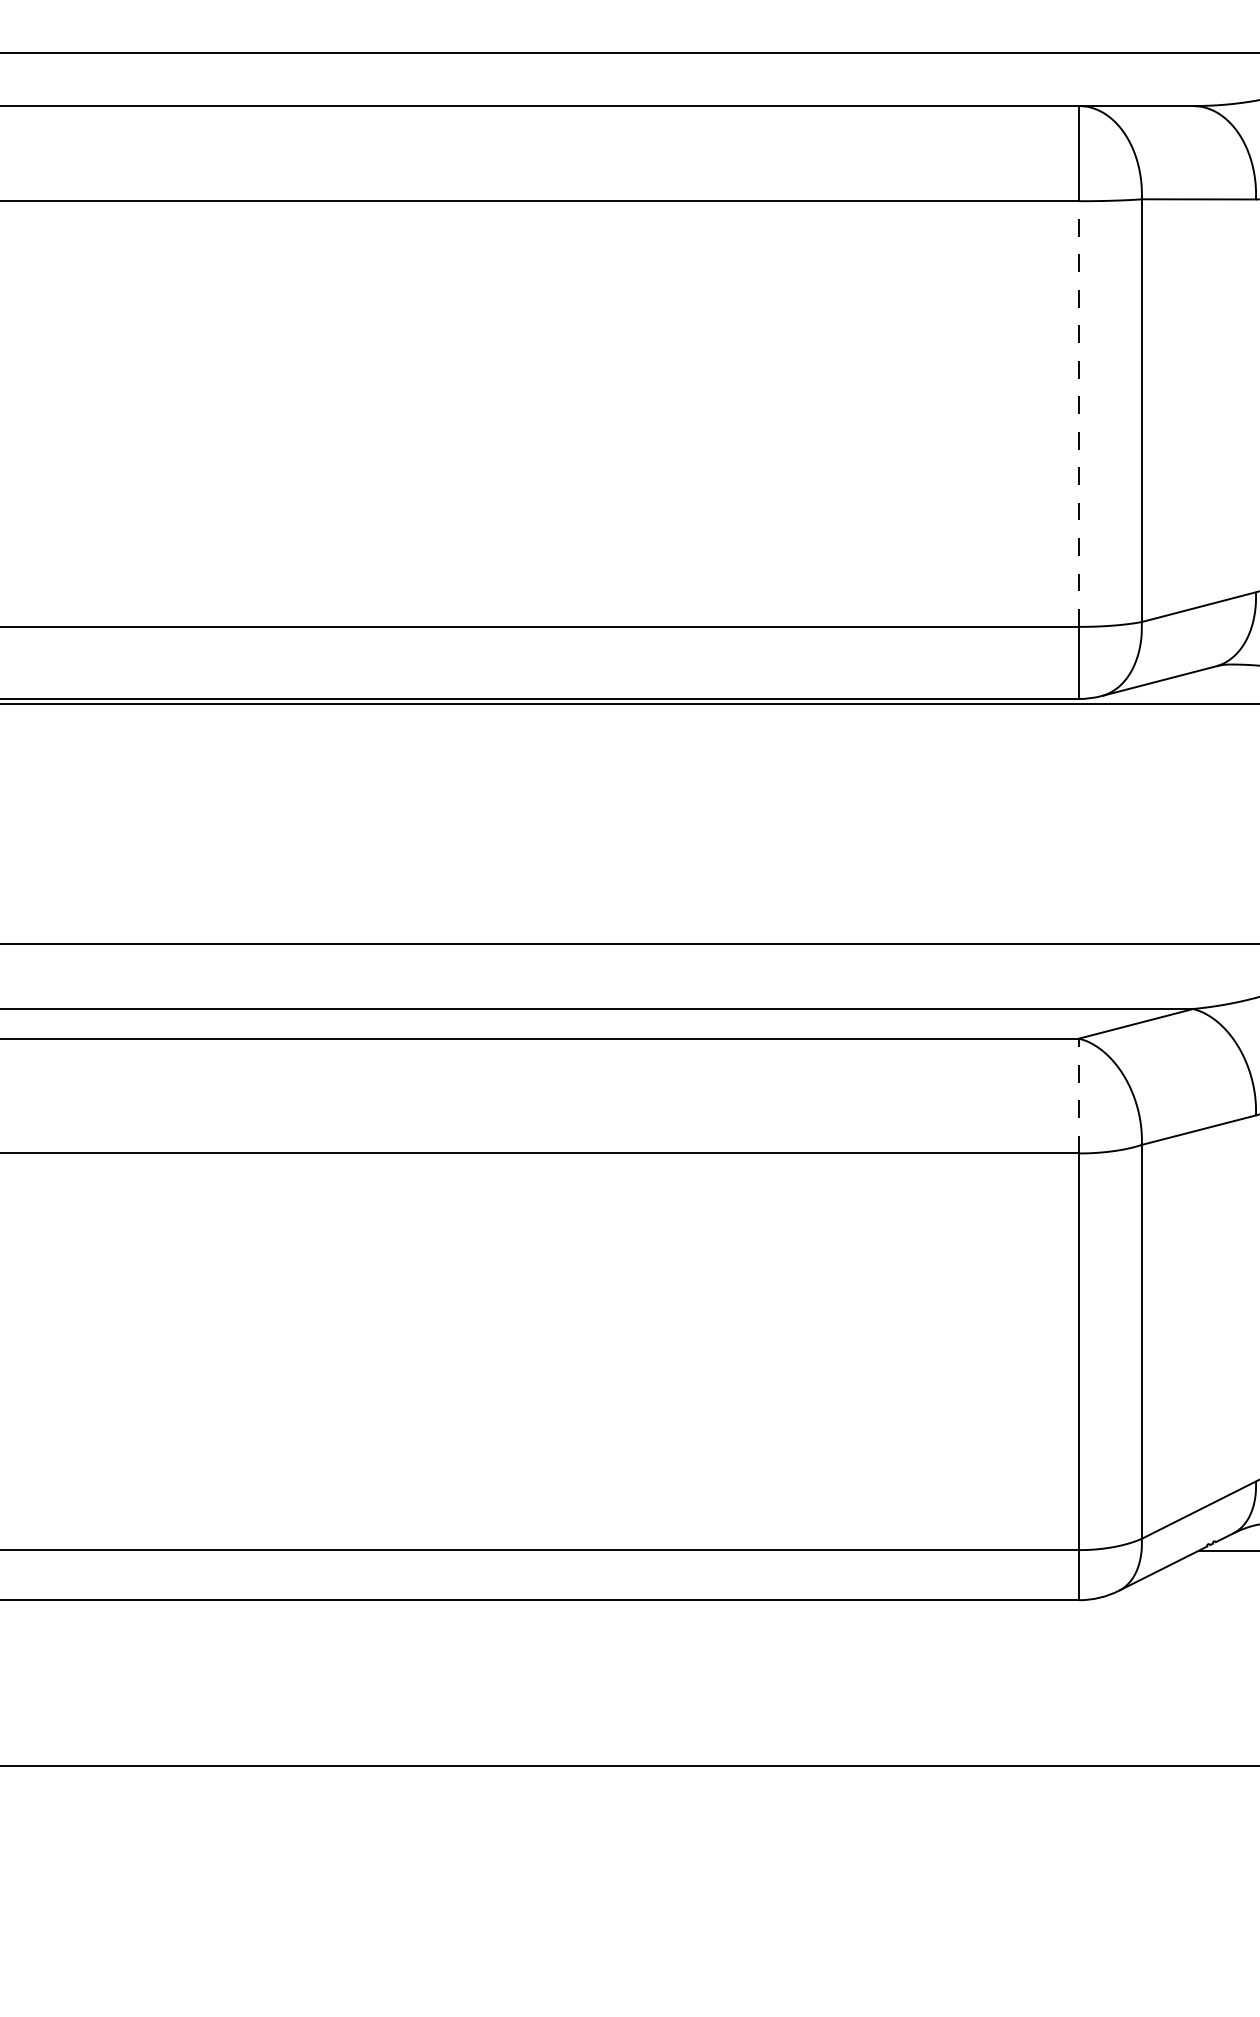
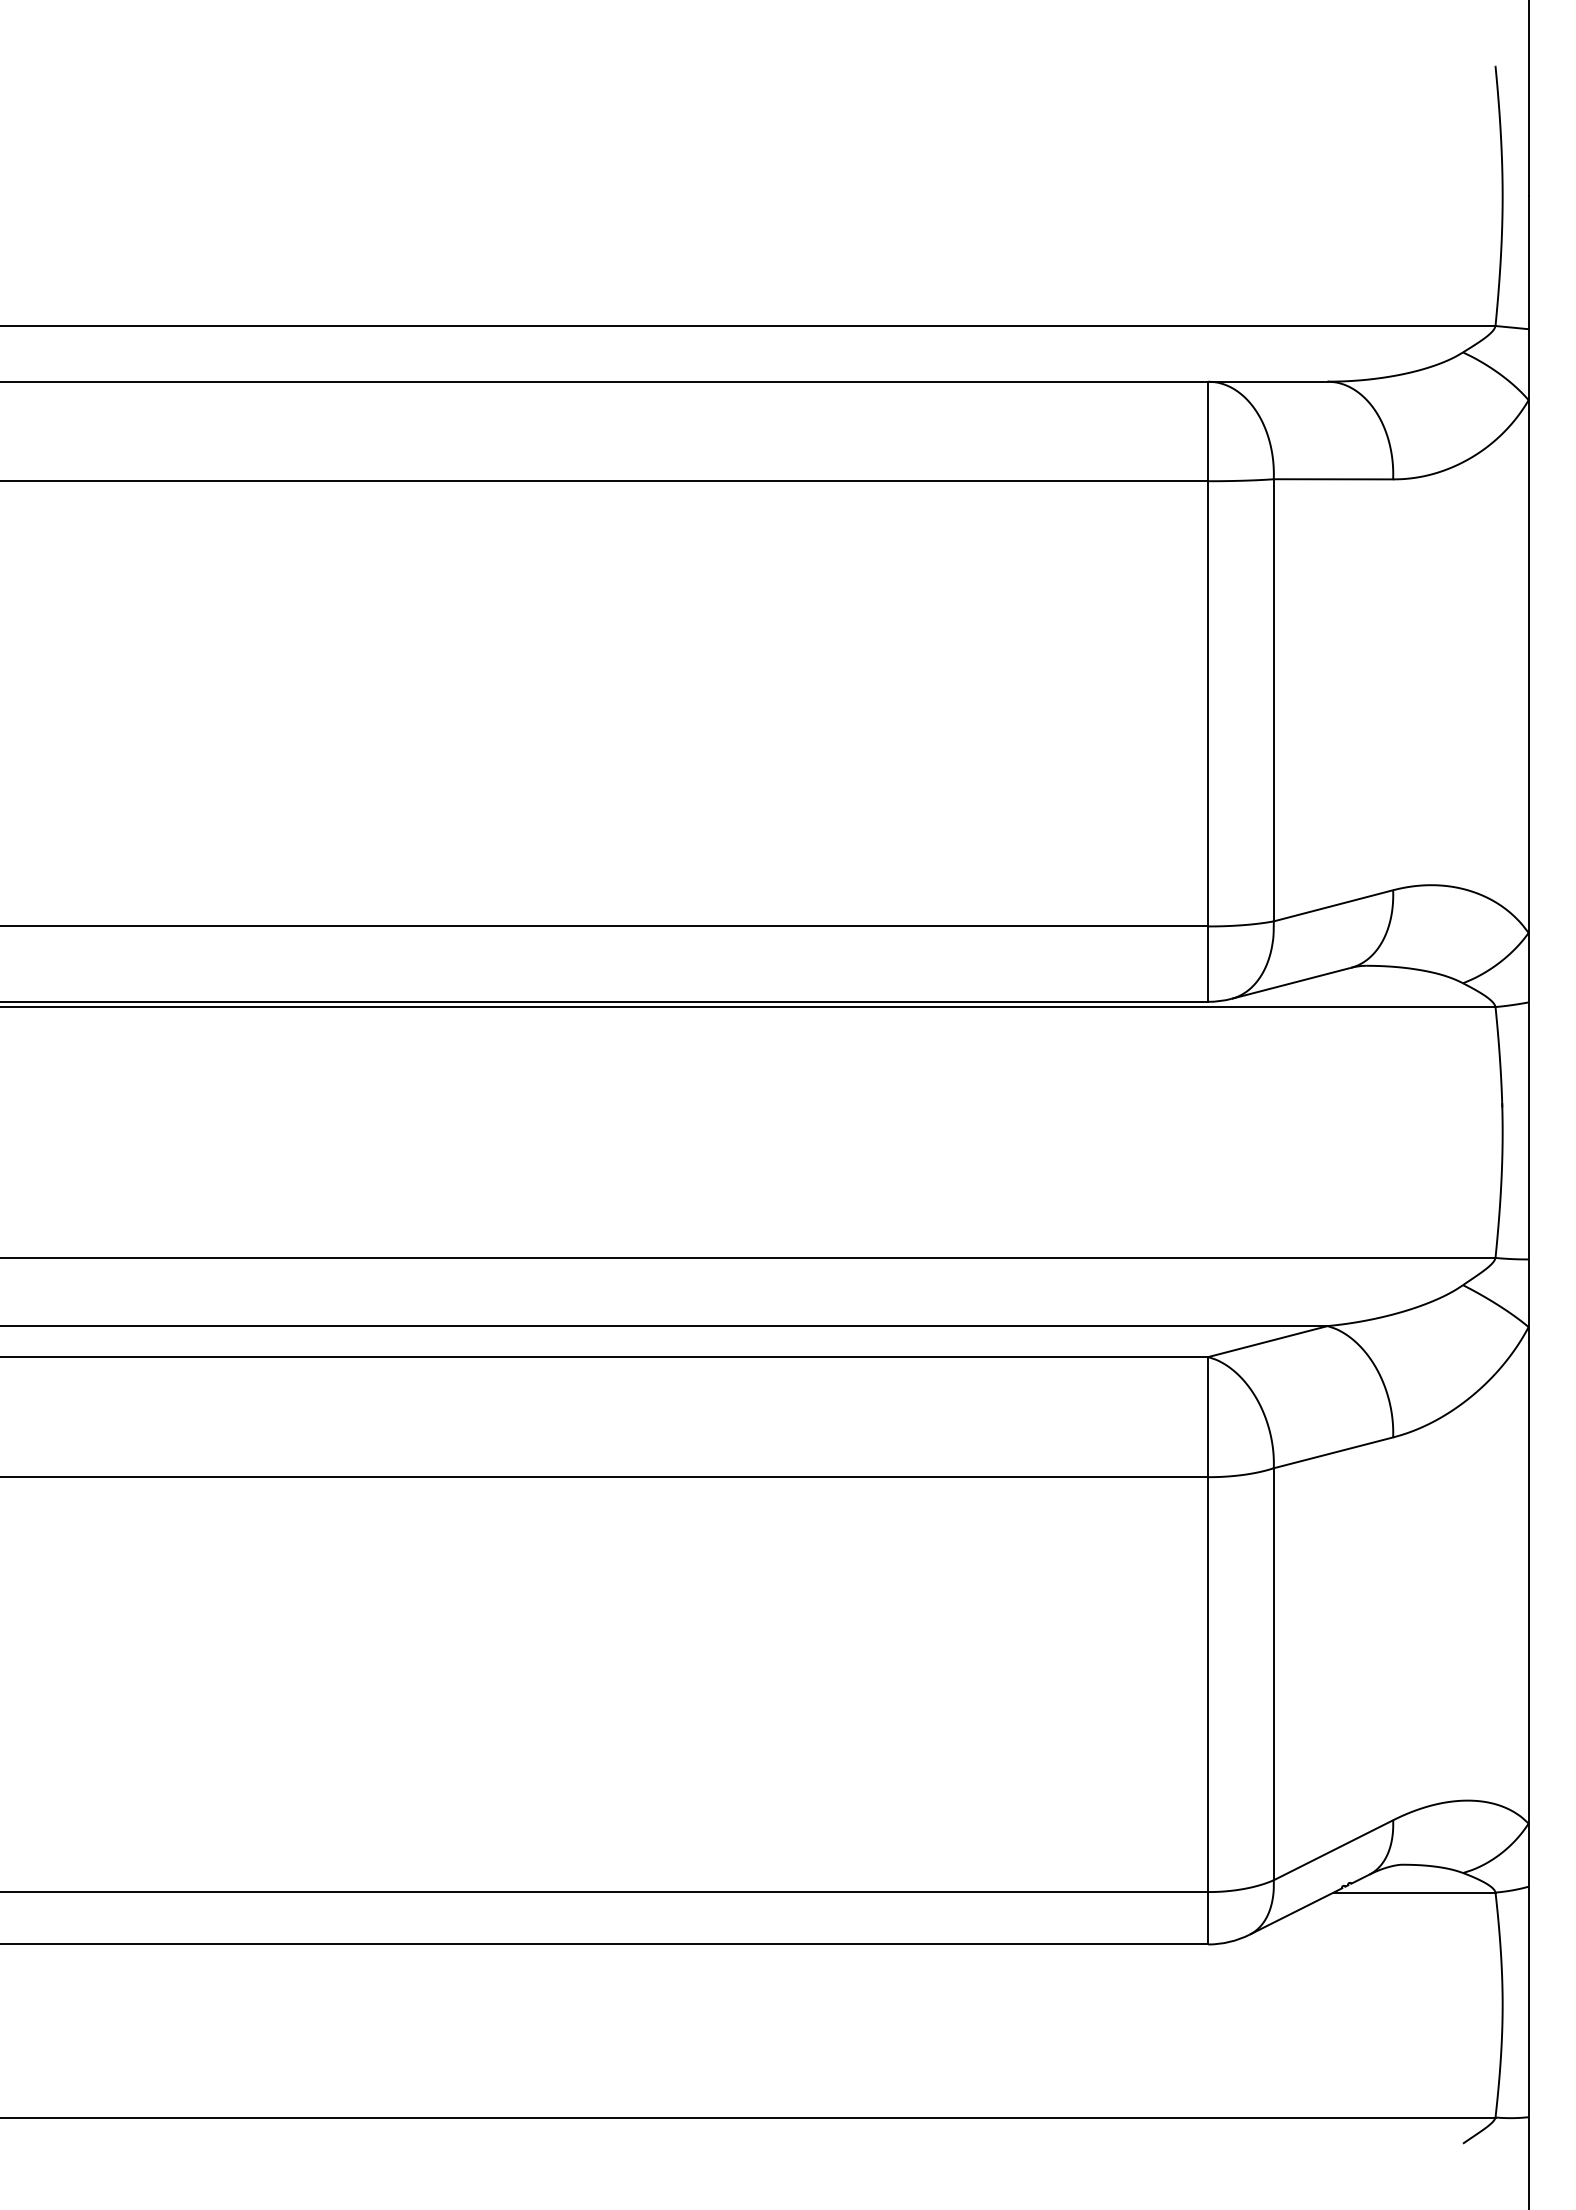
line: (1079, 413) -> (1208, 703), dashed -> solid
line: (1079, 1095) -> (1208, 1416), dashed -> solid

